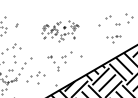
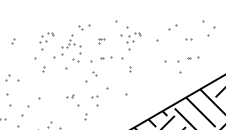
part: (59, 31) -> (87, 51), size x1.67
part: (113, 38) -> (181, 64), size x1.43

